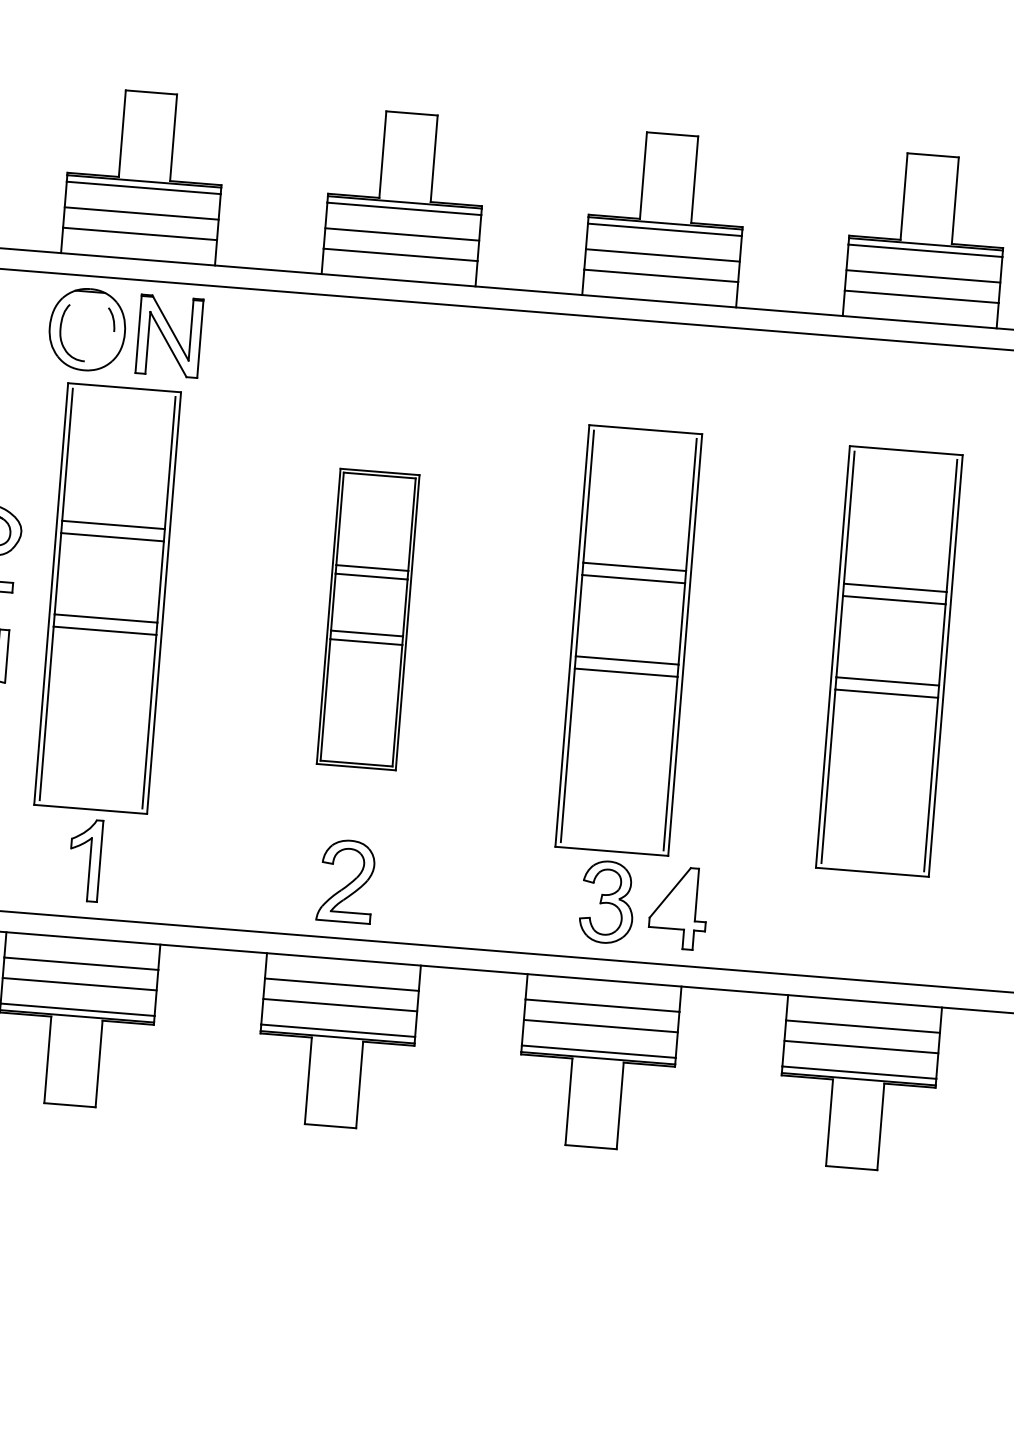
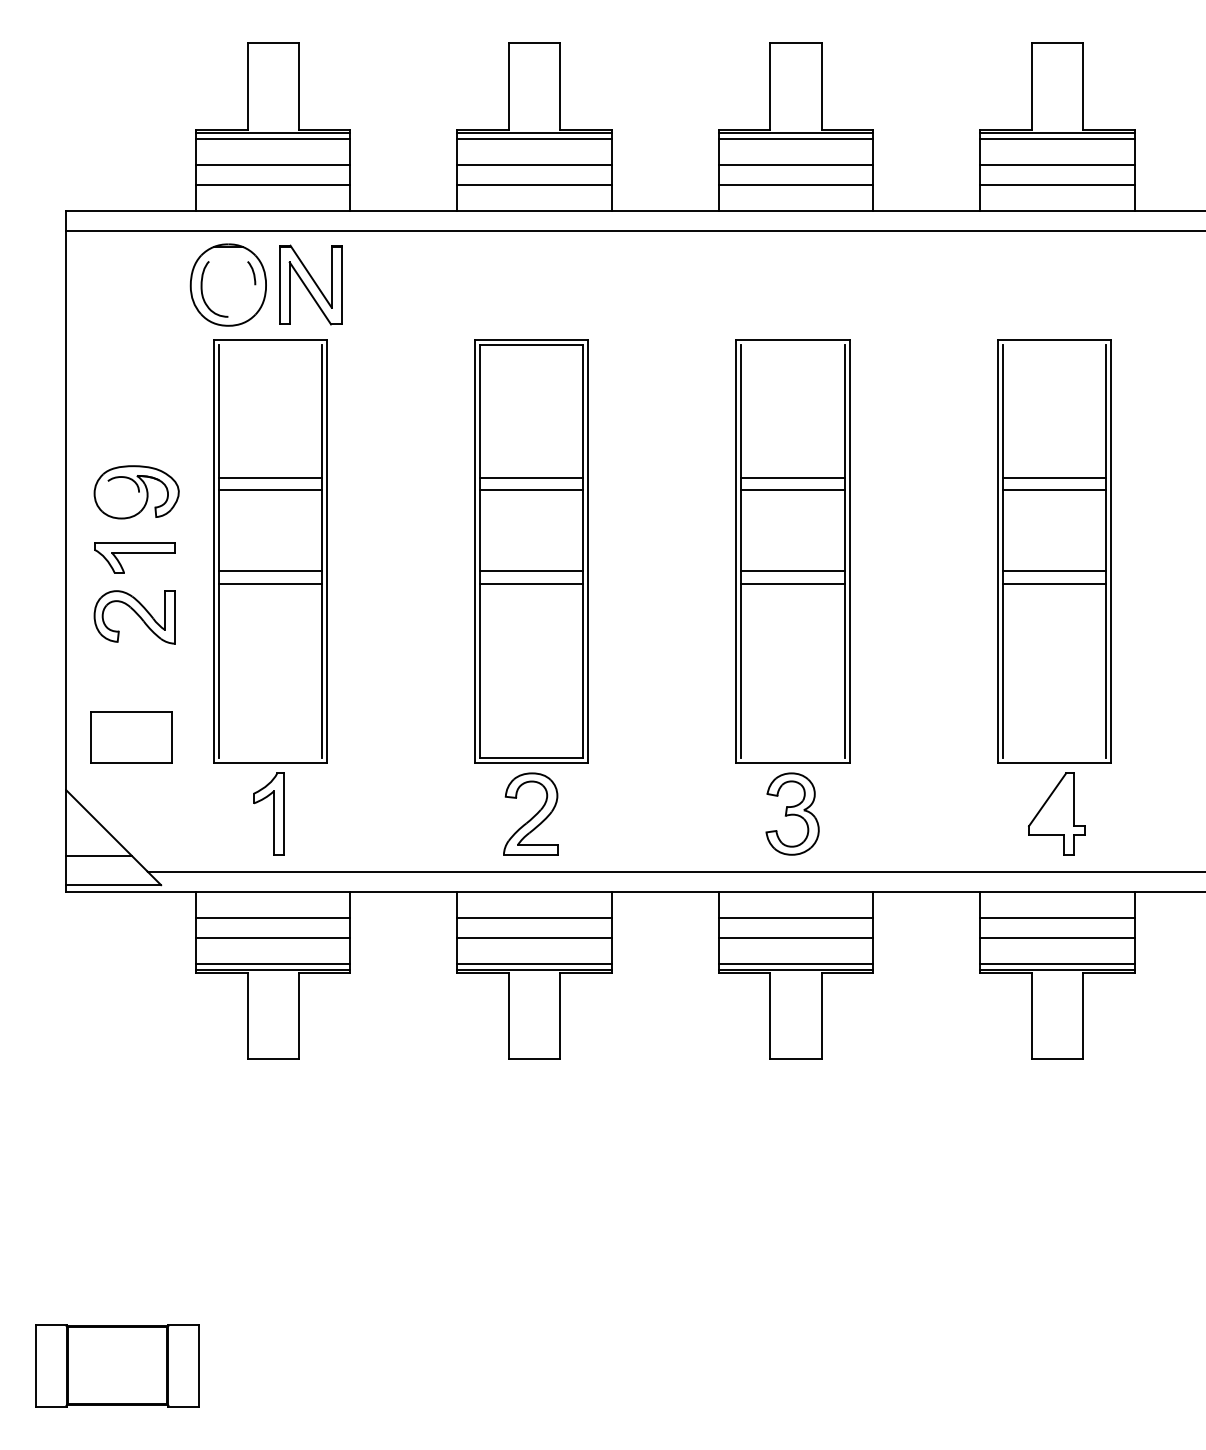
part: (368, 619) -> (531, 551), size x1.43
part: (678, 907) -> (1056, 813), moved

